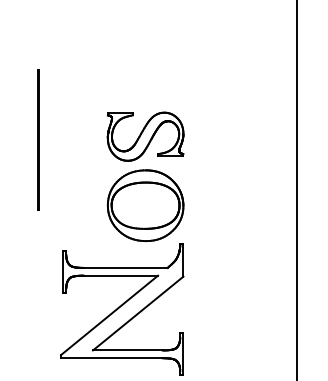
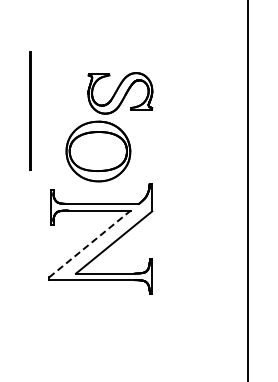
line: (38, 139) -> (30, 110), moved
part: (145, 205) -> (98, 151), moved
line: (110, 314) -> (90, 243), solid -> dashed

